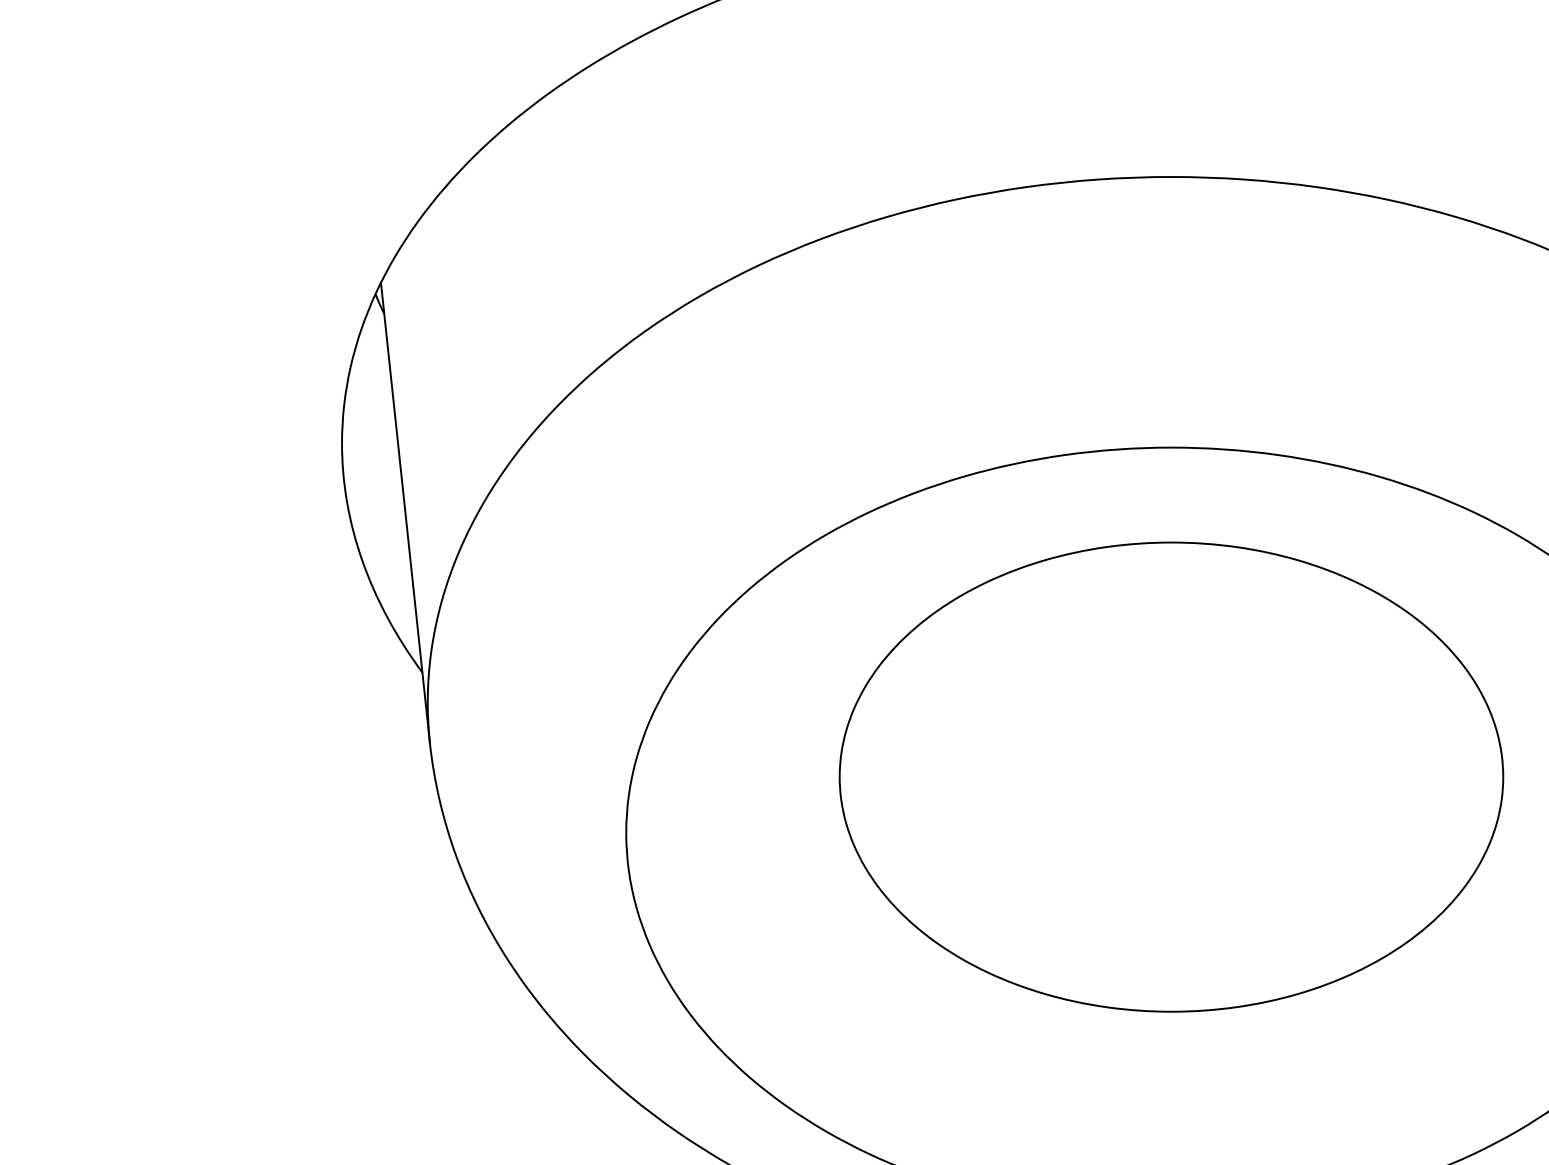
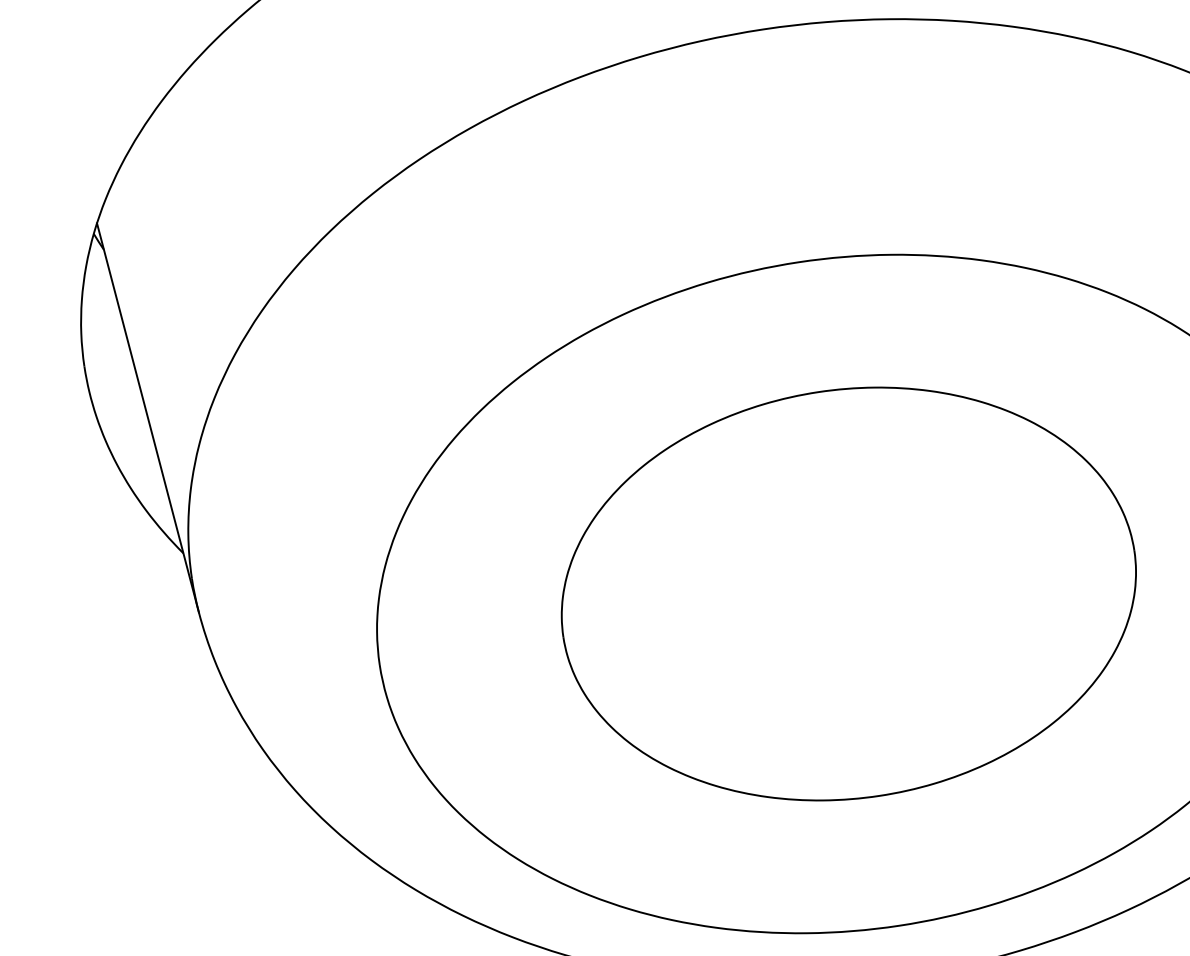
part: (1171, 776) -> (848, 593), moved

